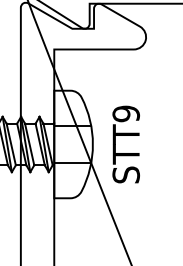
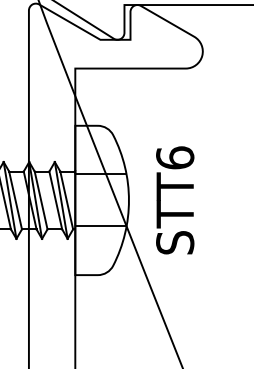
text: (126, 113) -> (175, 157), STT9 -> STT6

